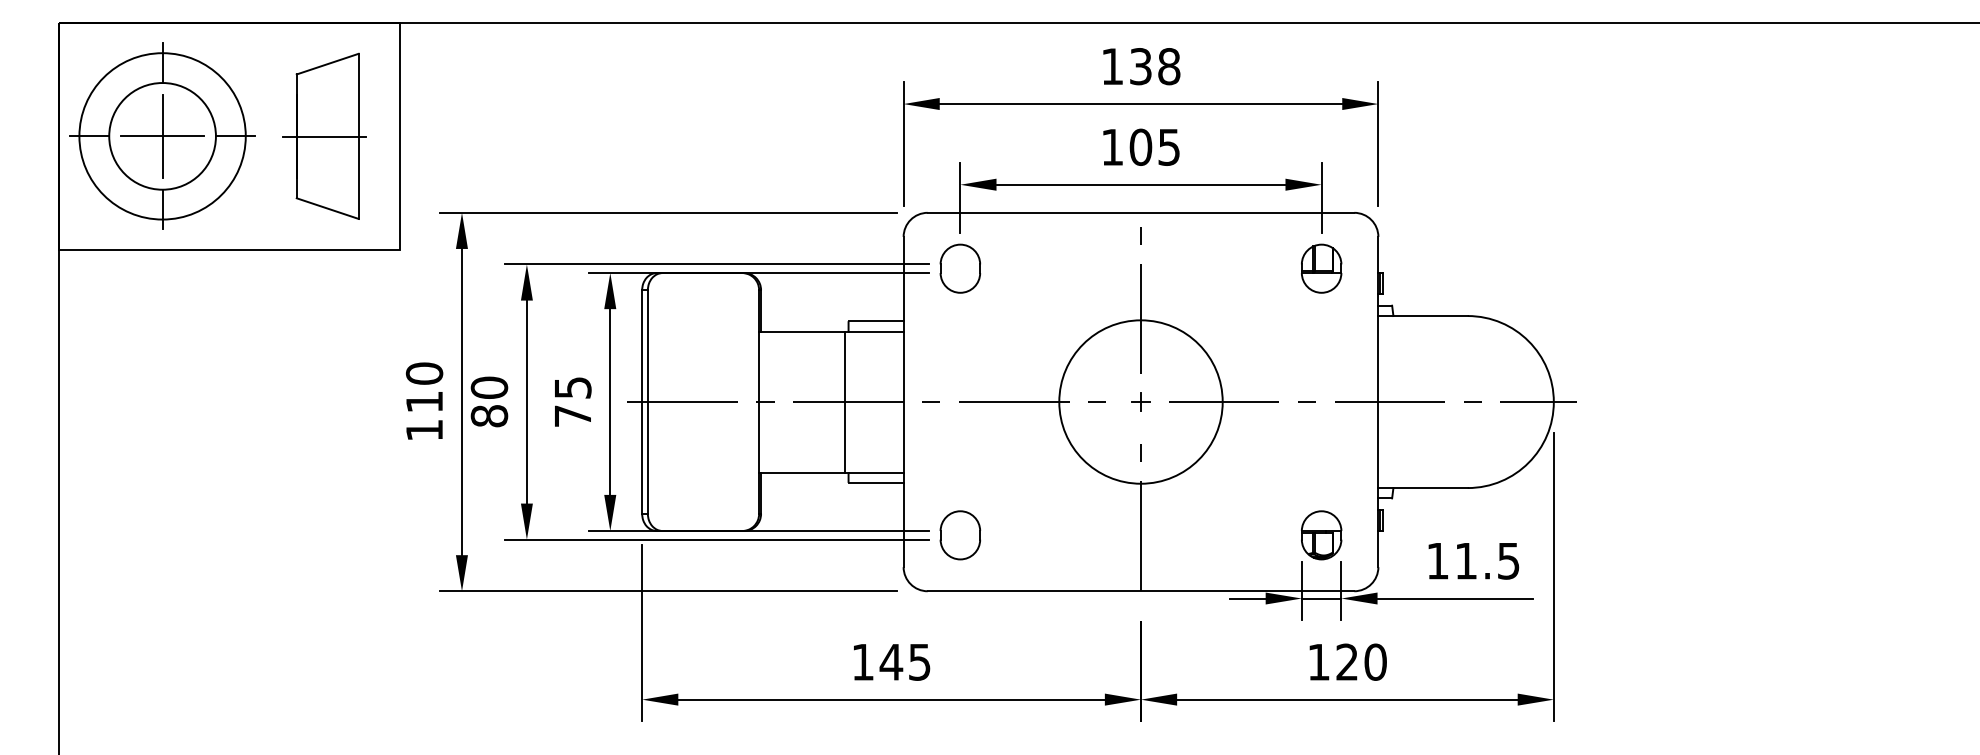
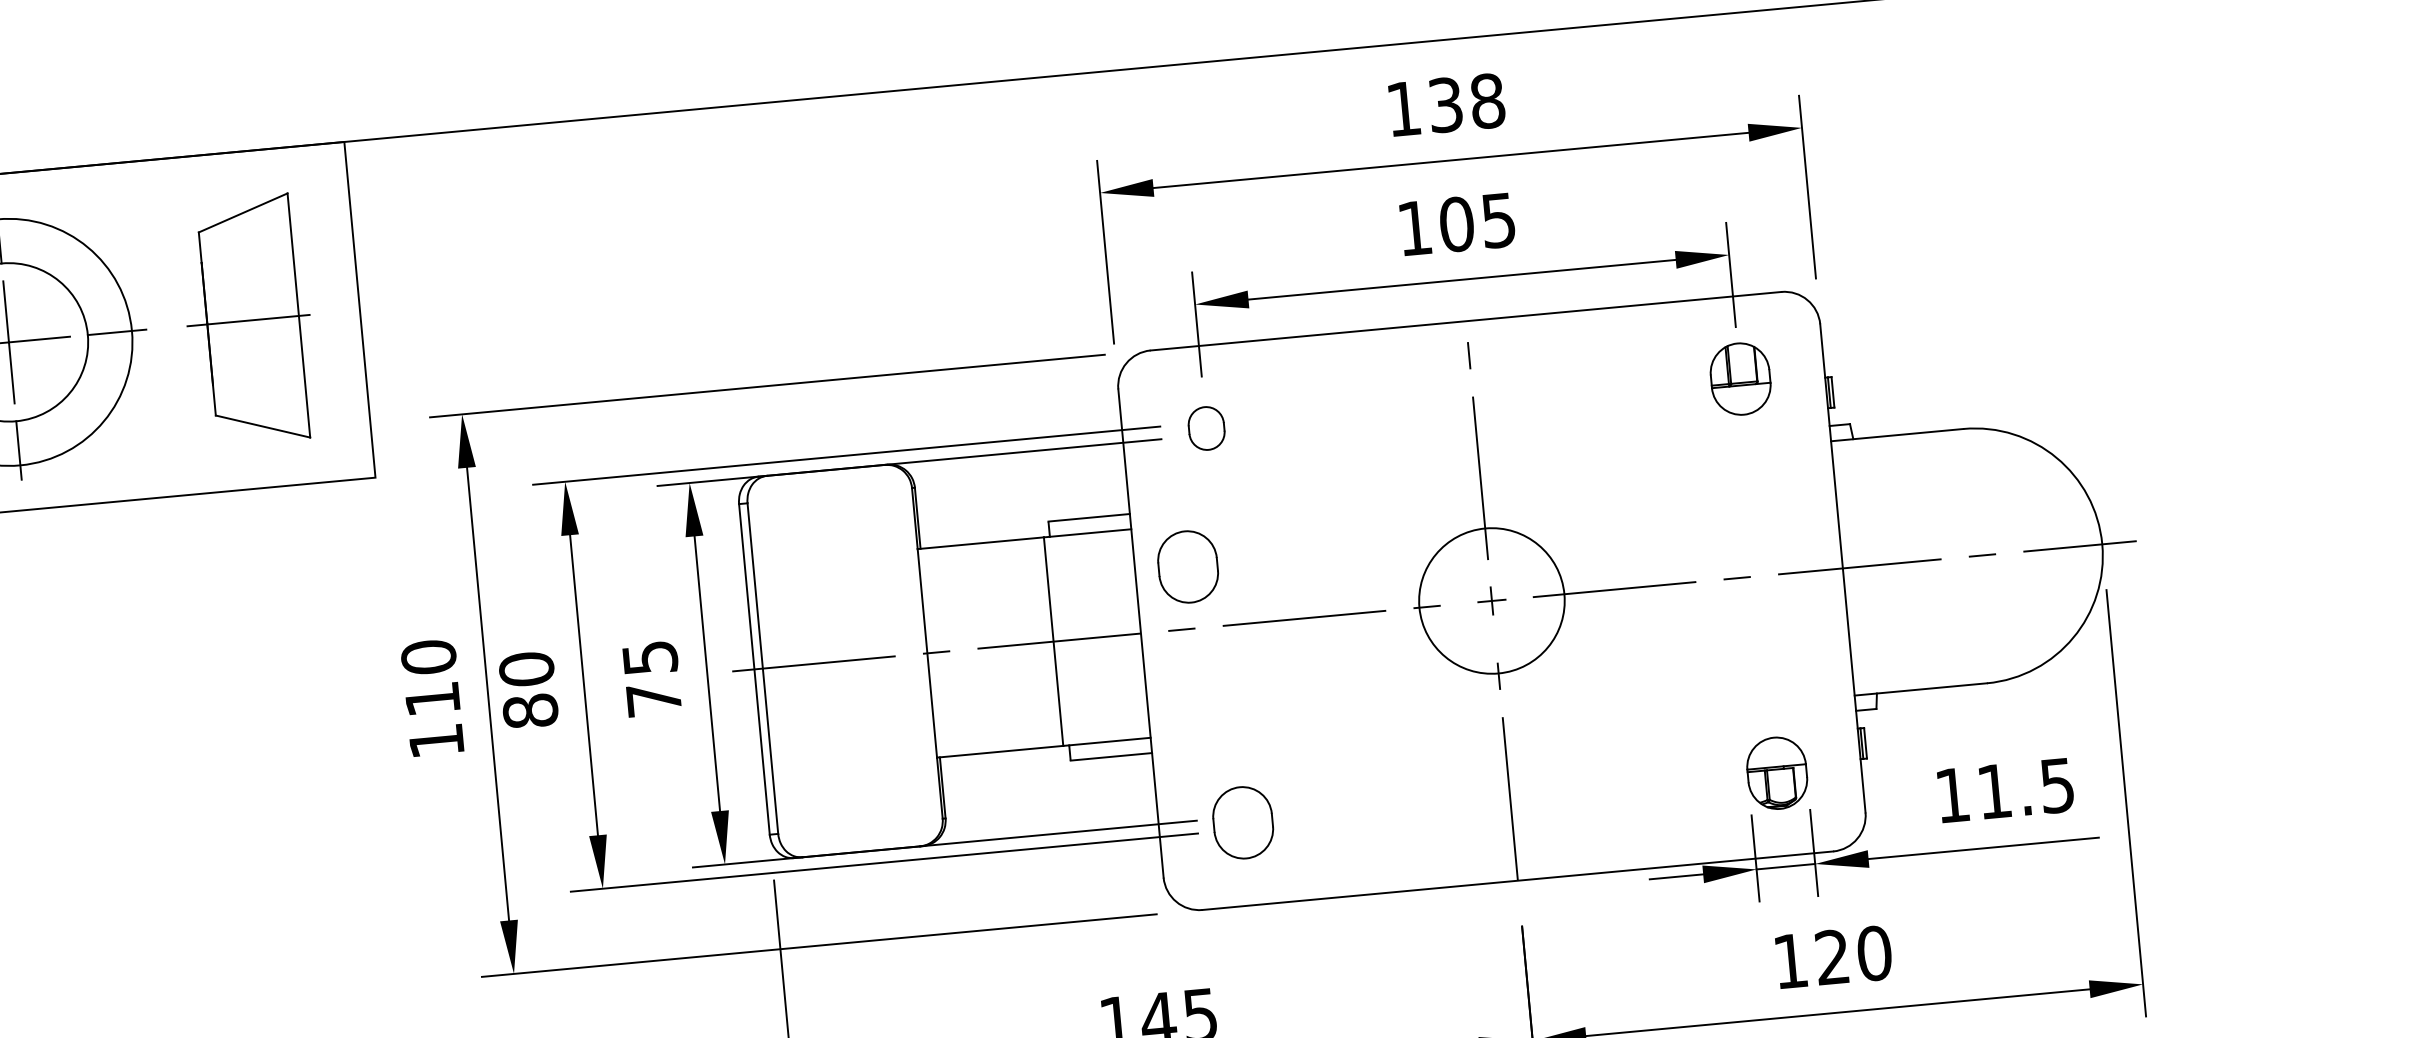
part: (960, 268) -> (1206, 428), size x0.6
part: (939, 360) -> (1188, 567), added
circle: (1140, 401) -> (1491, 600), size x0.6

